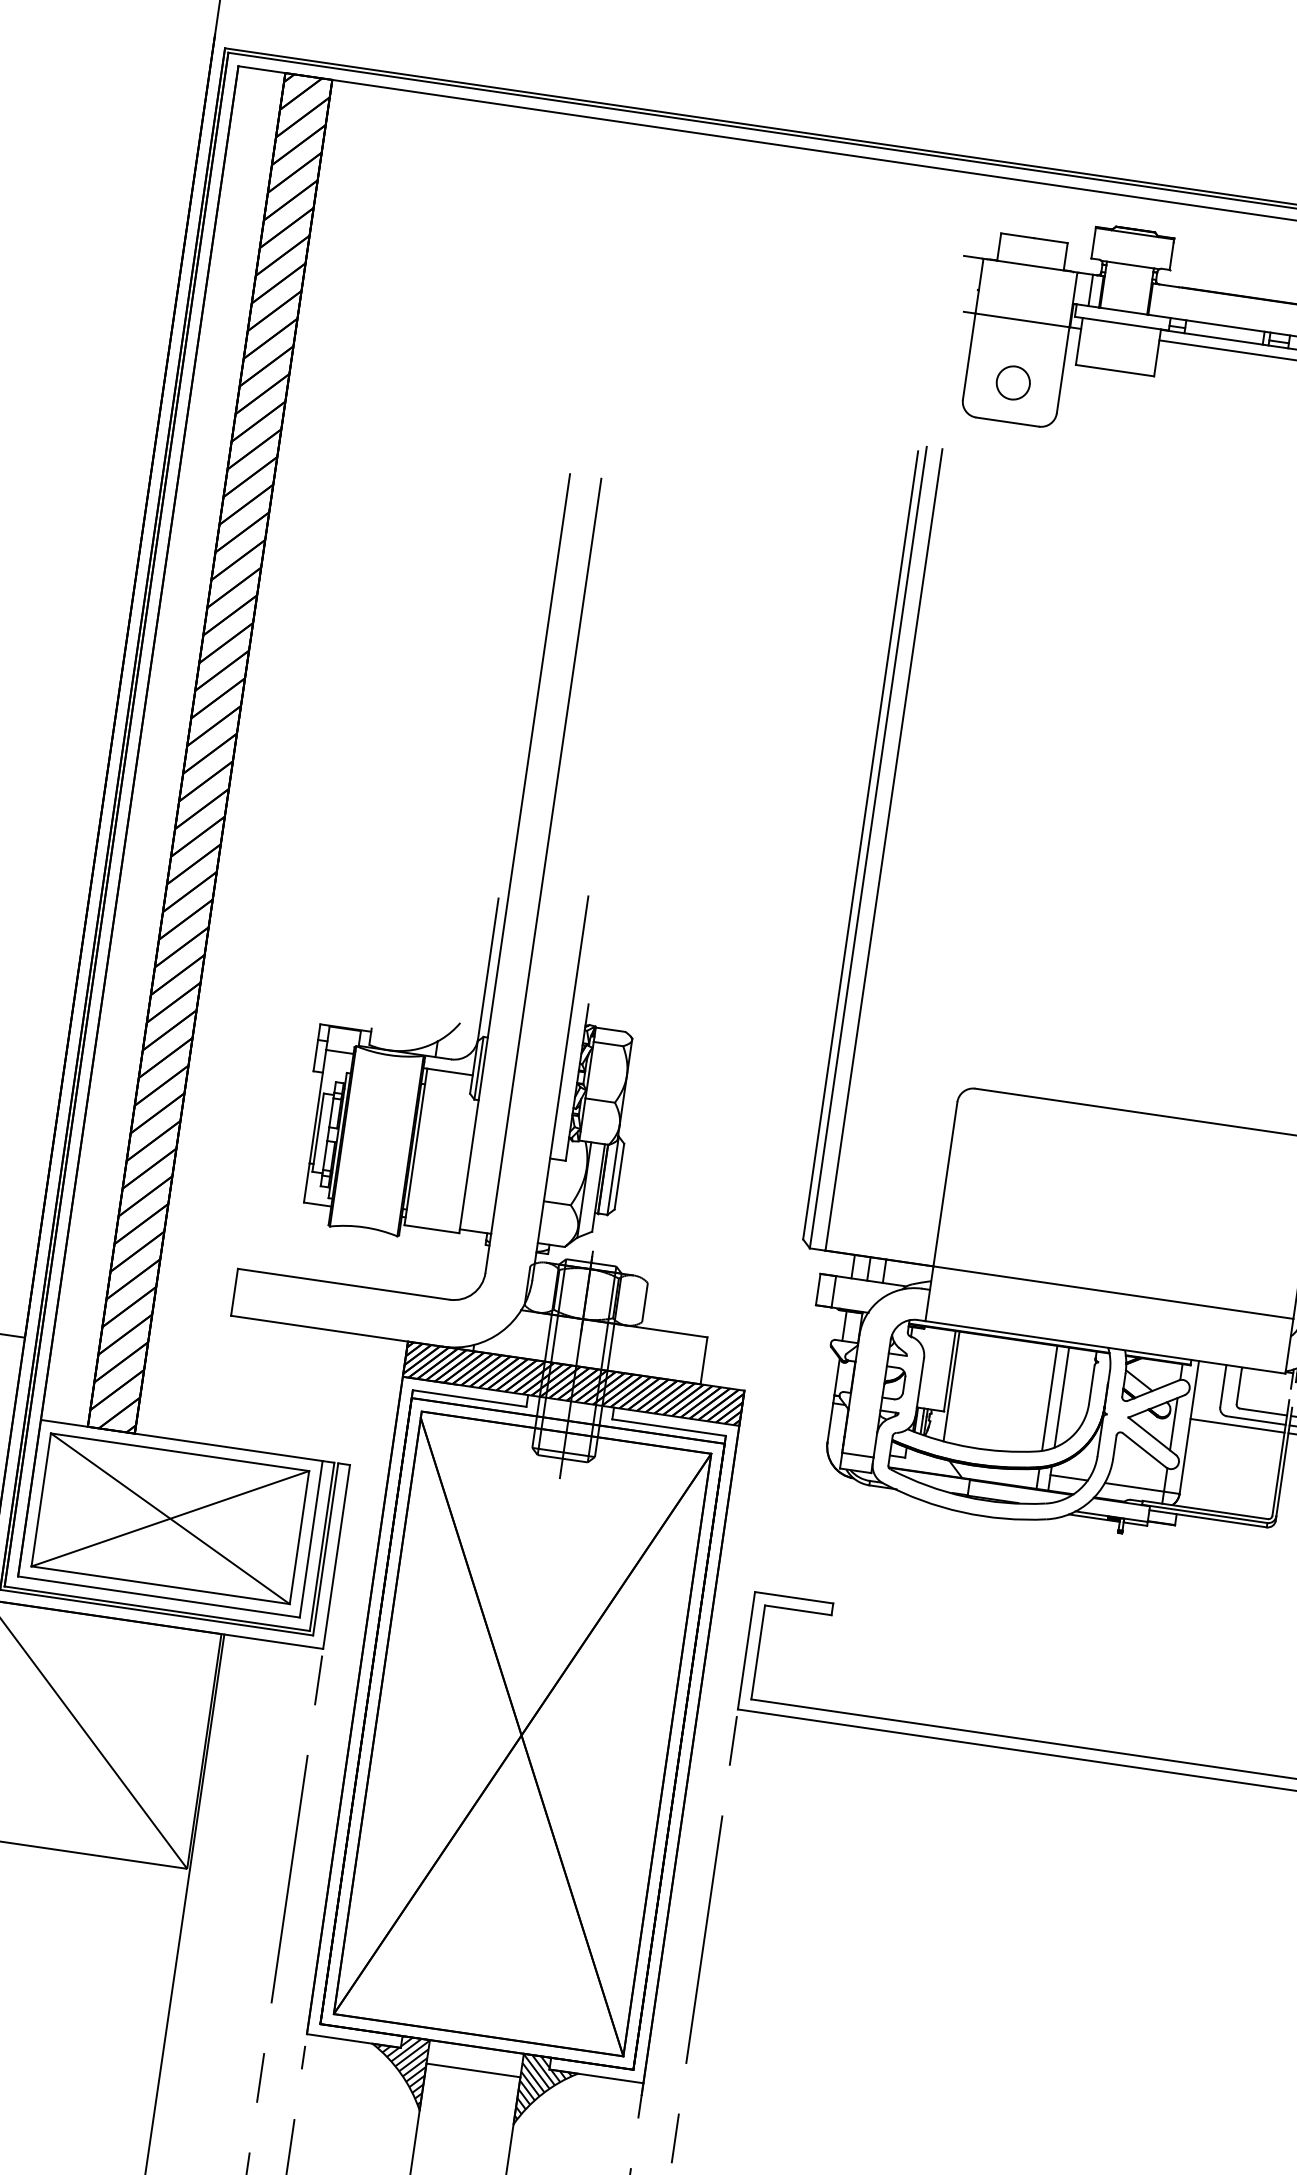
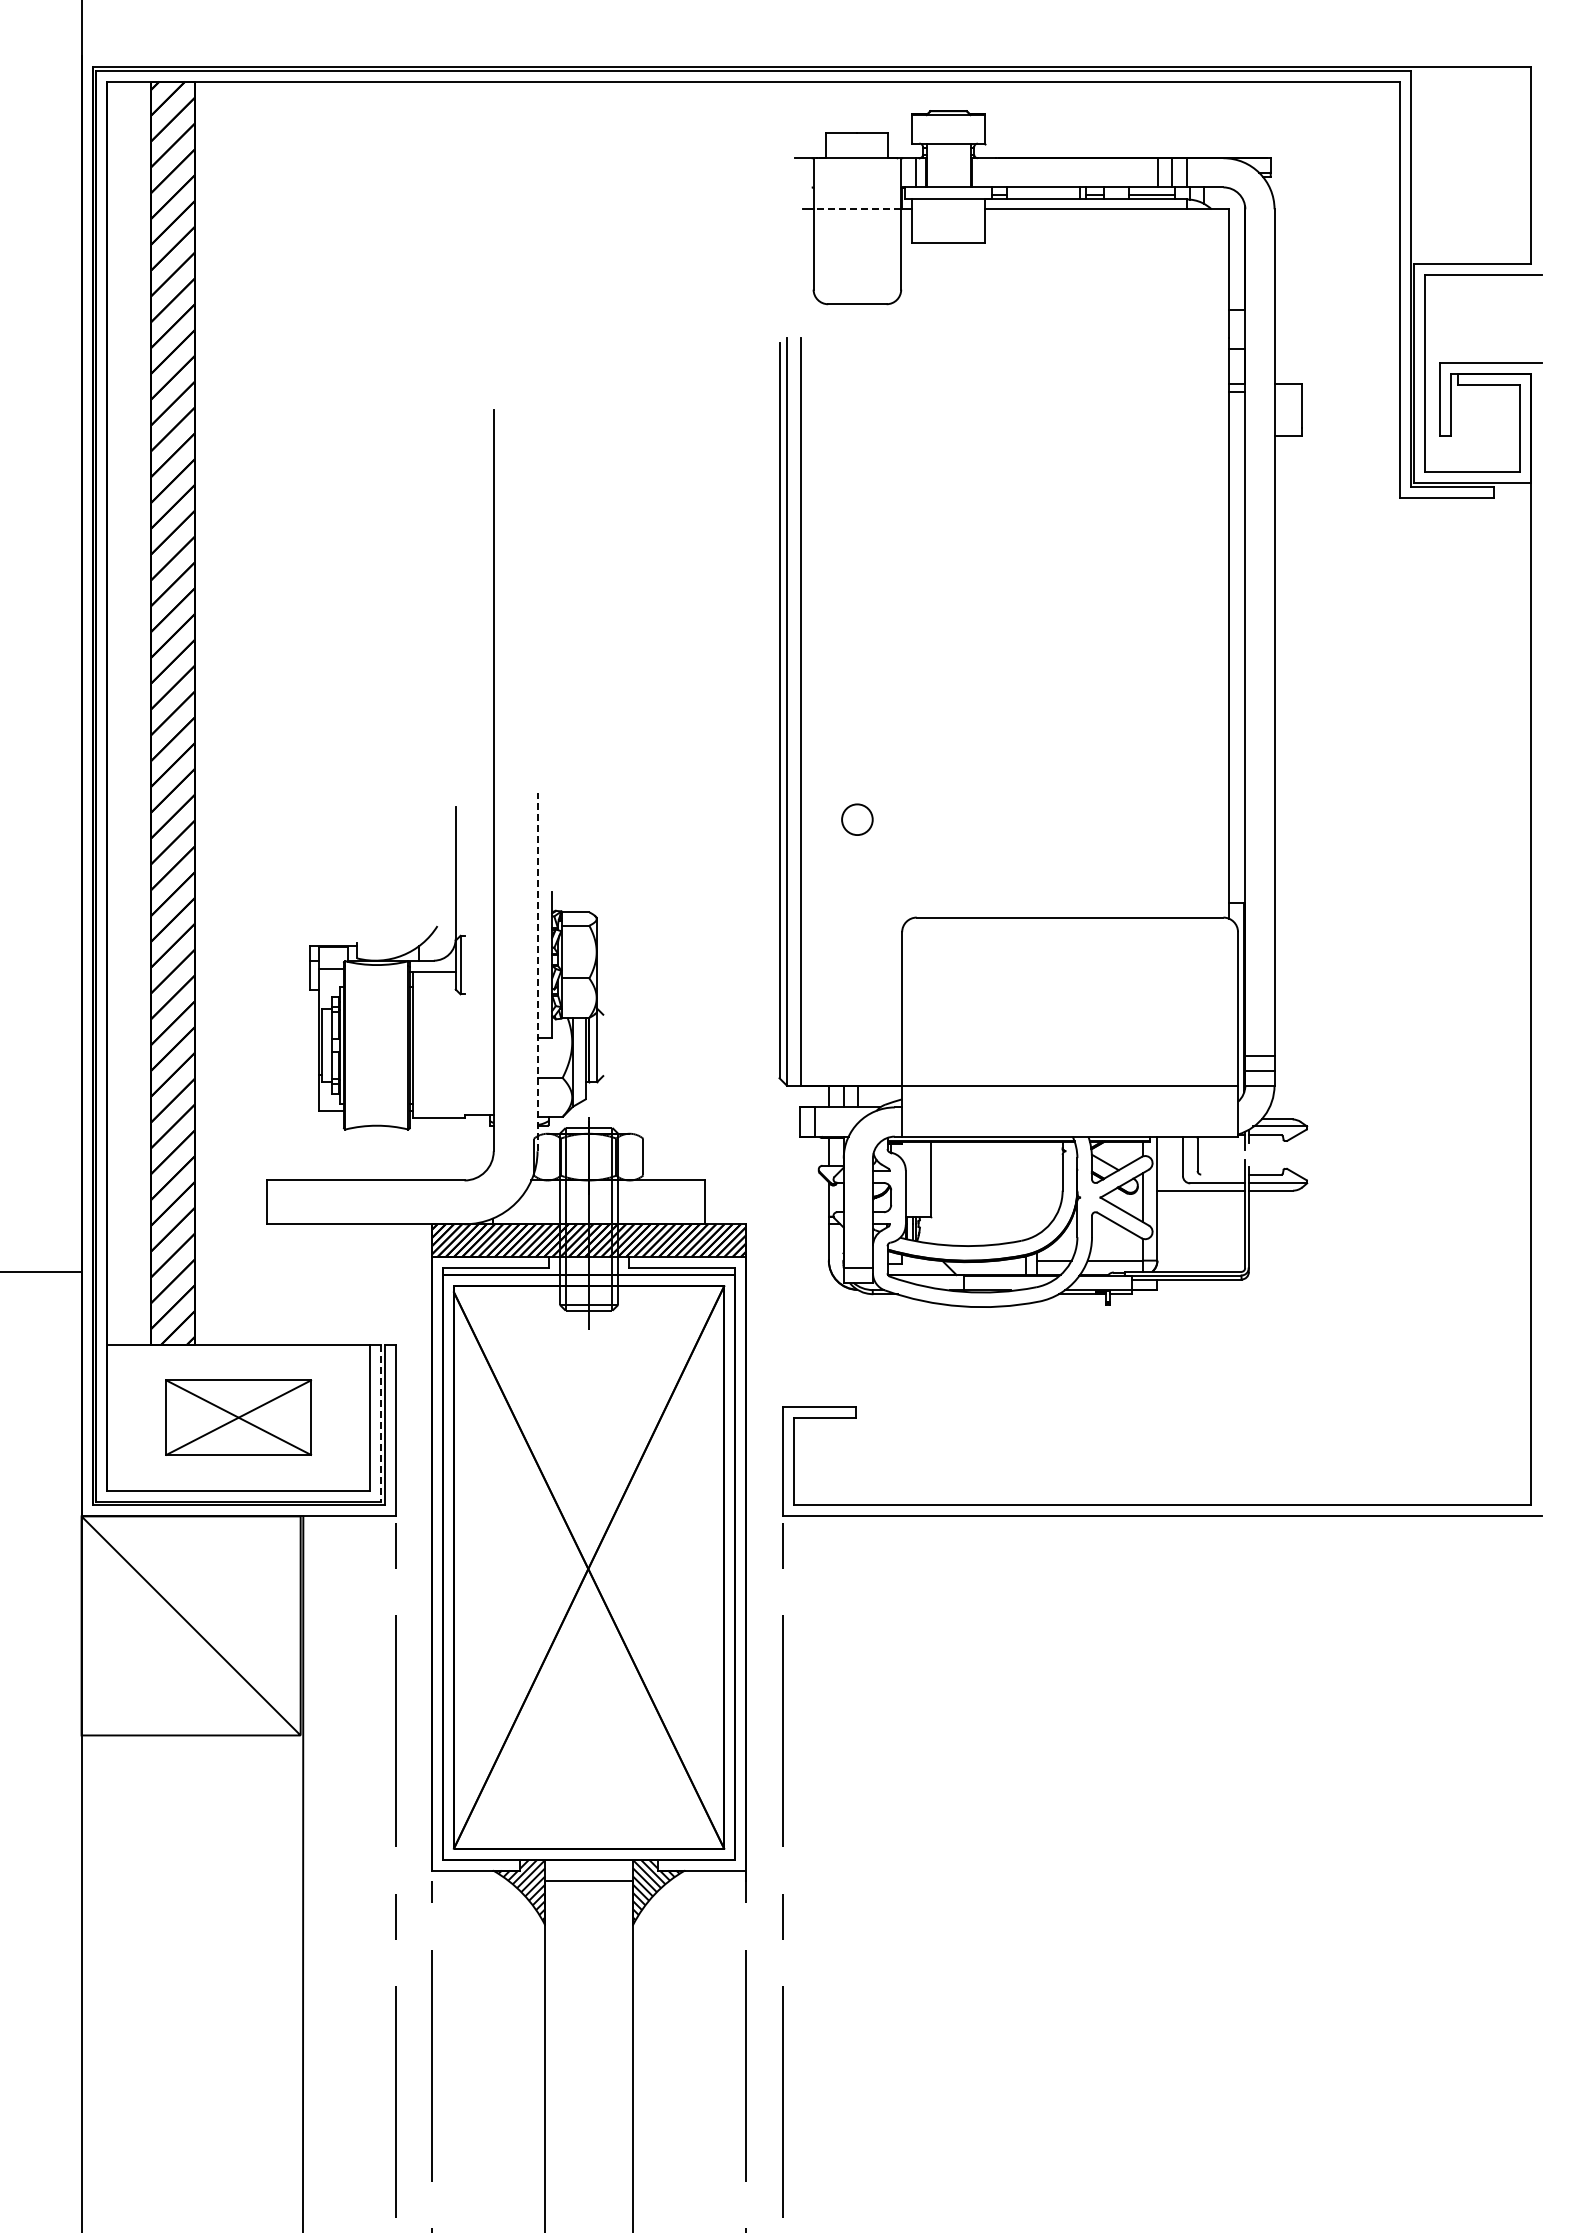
line: (1022, 320) -> (857, 209), solid -> dashed
circle: (1013, 382) -> (857, 819), moved
line: (514, 851) -> (464, 762), removed
line: (560, 1088) -> (537, 972), solid -> dashed
line: (619, 1176) -> (603, 1045), removed
line: (951, 1386) -> (934, 1192), removed
line: (1061, 1397) -> (1036, 1188), removed
line: (1050, 1398) -> (1026, 1190), removed
line: (1263, 1411) -> (1223, 1174), removed
part: (170, 1518) -> (238, 1417), size x0.6
line: (321, 1547) -> (380, 1423), solid -> dashed

